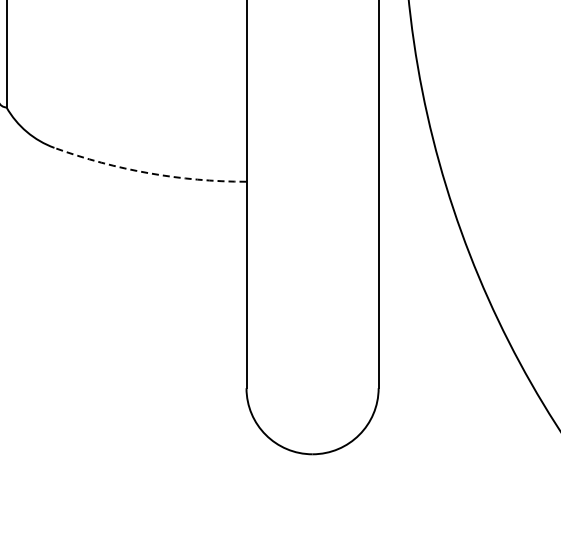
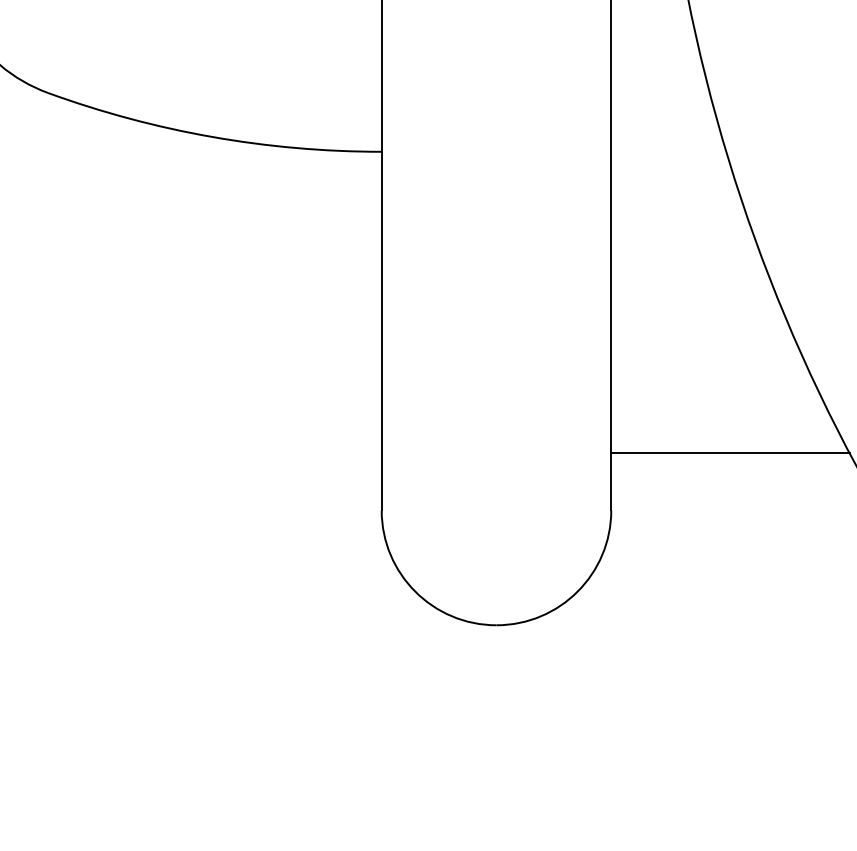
arc: (148, 173) -> (211, 137), dashed -> solid
line: (447, 355) -> (730, 453), added

